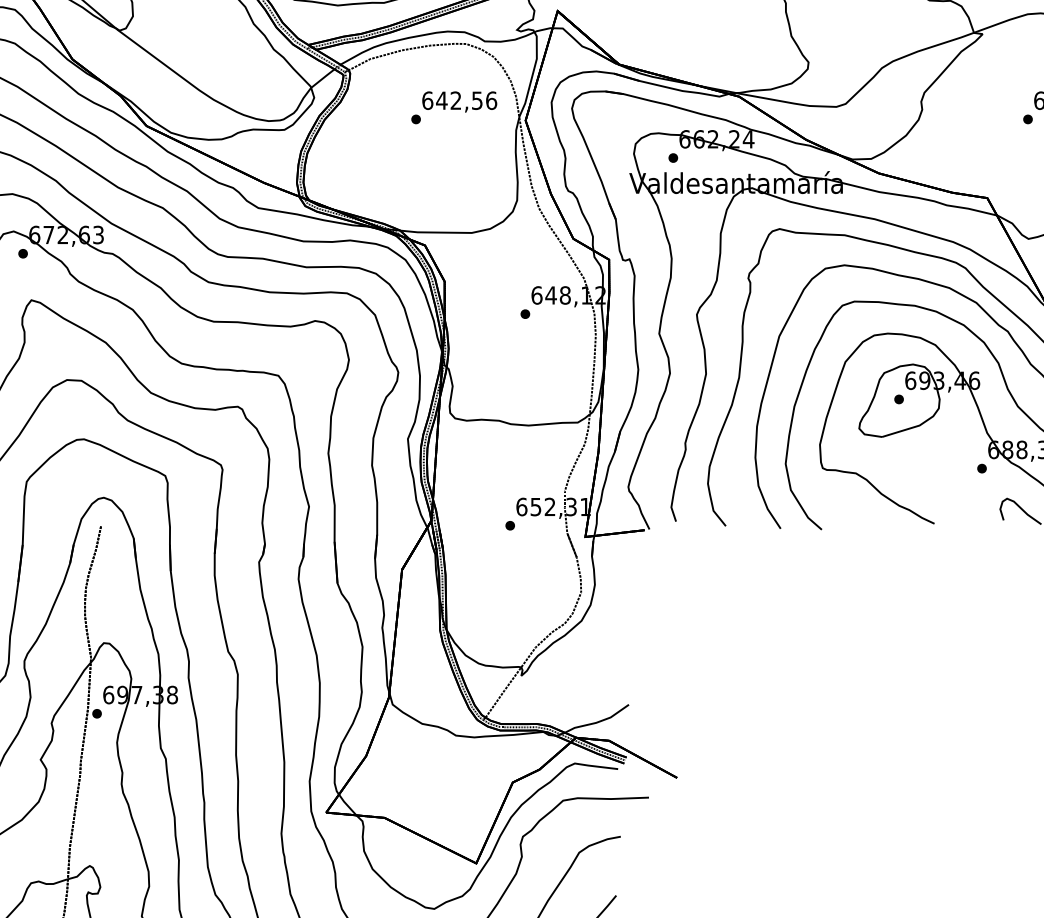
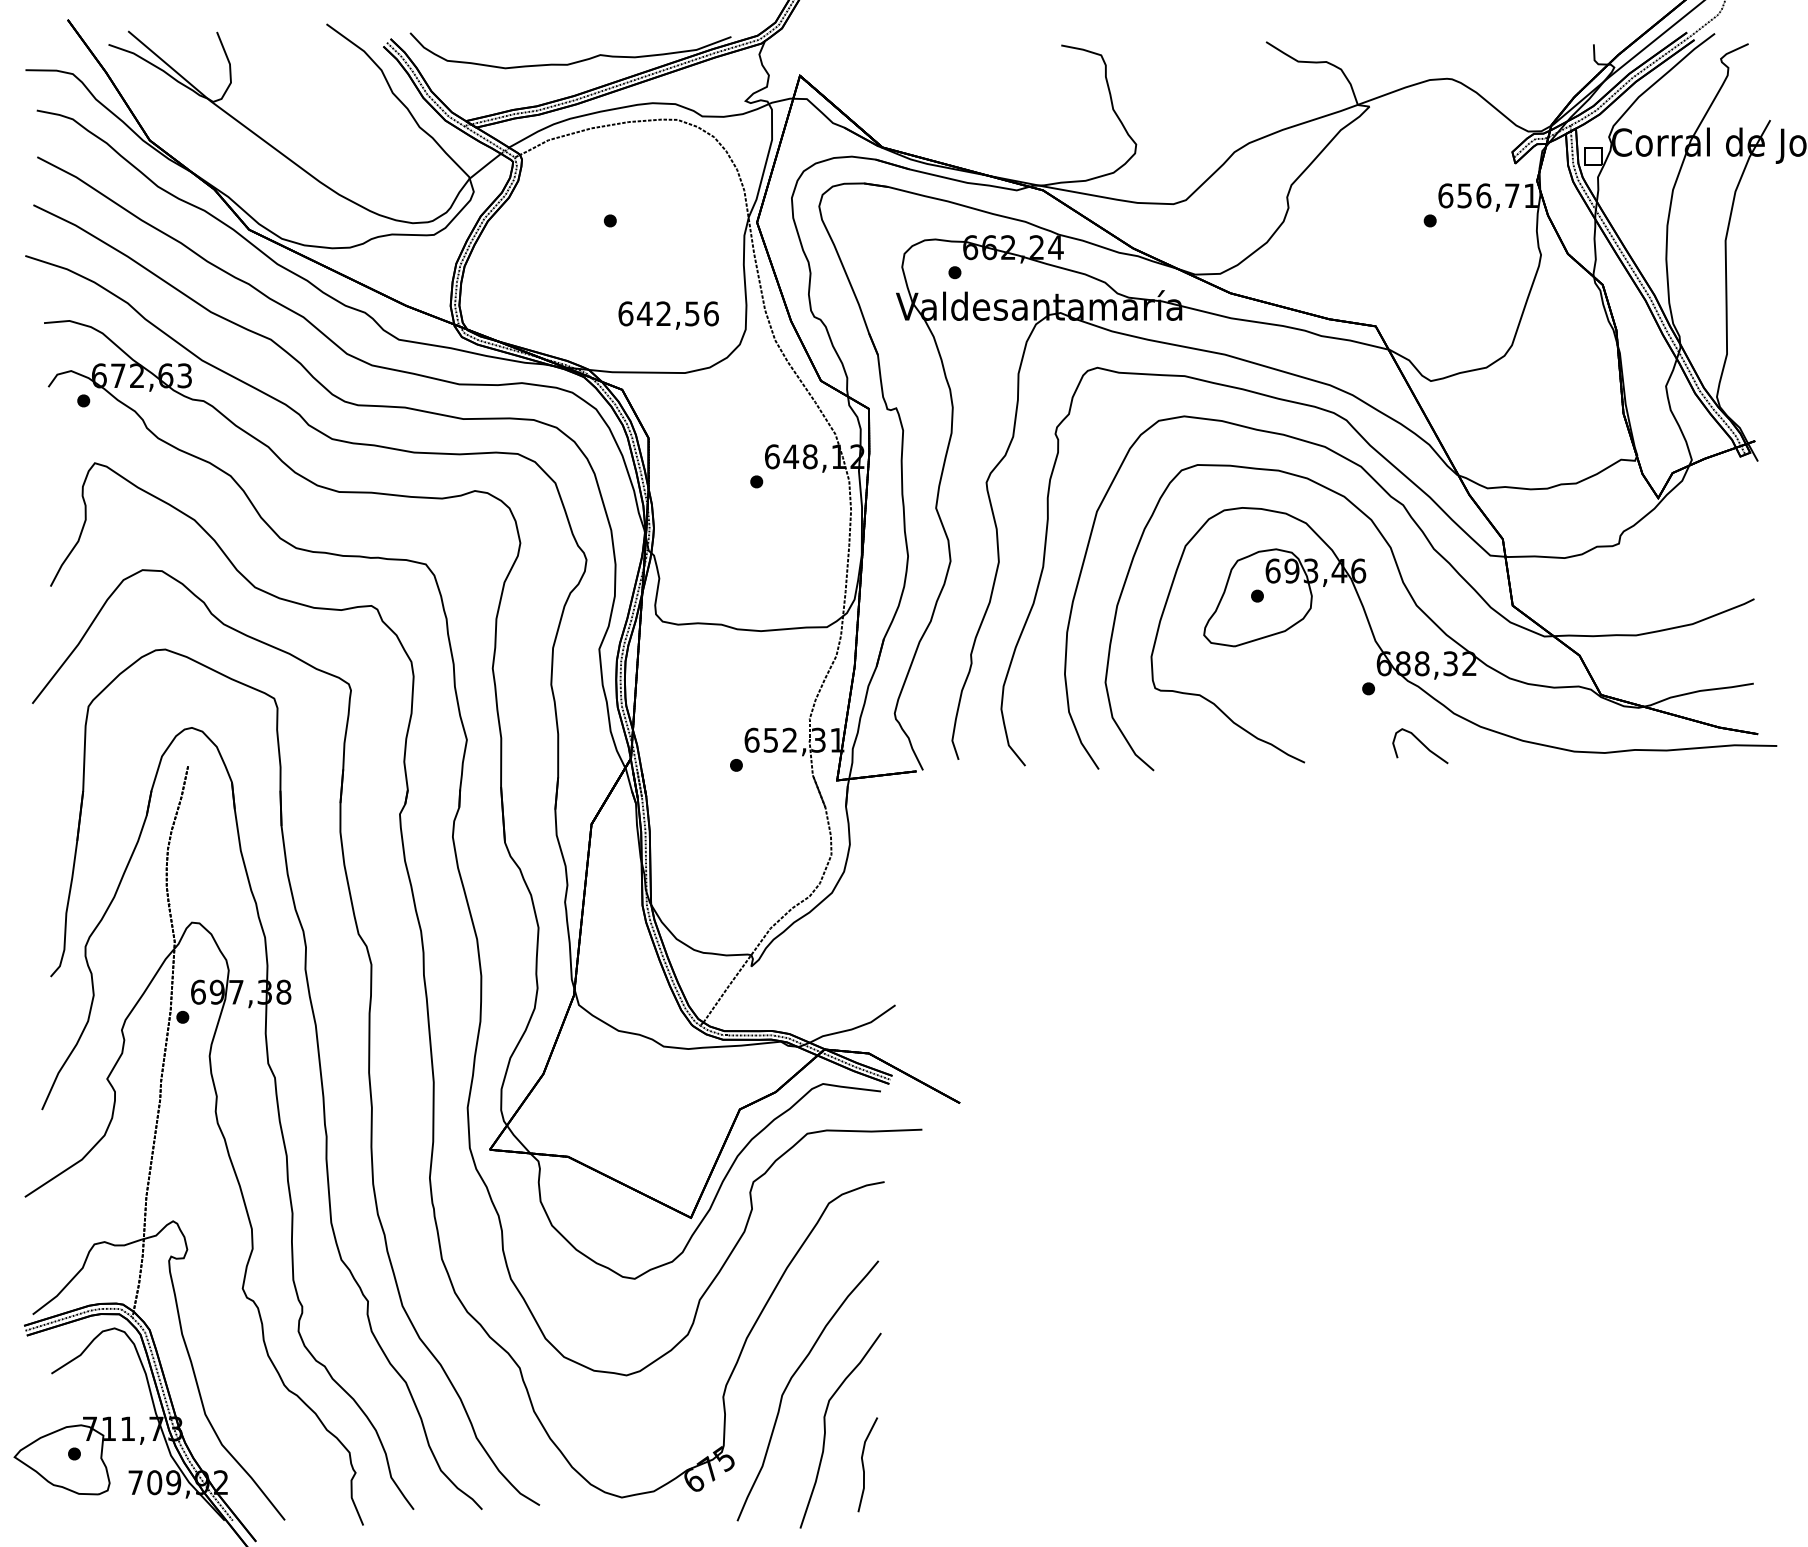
text: (459, 101) -> (668, 315), moved

